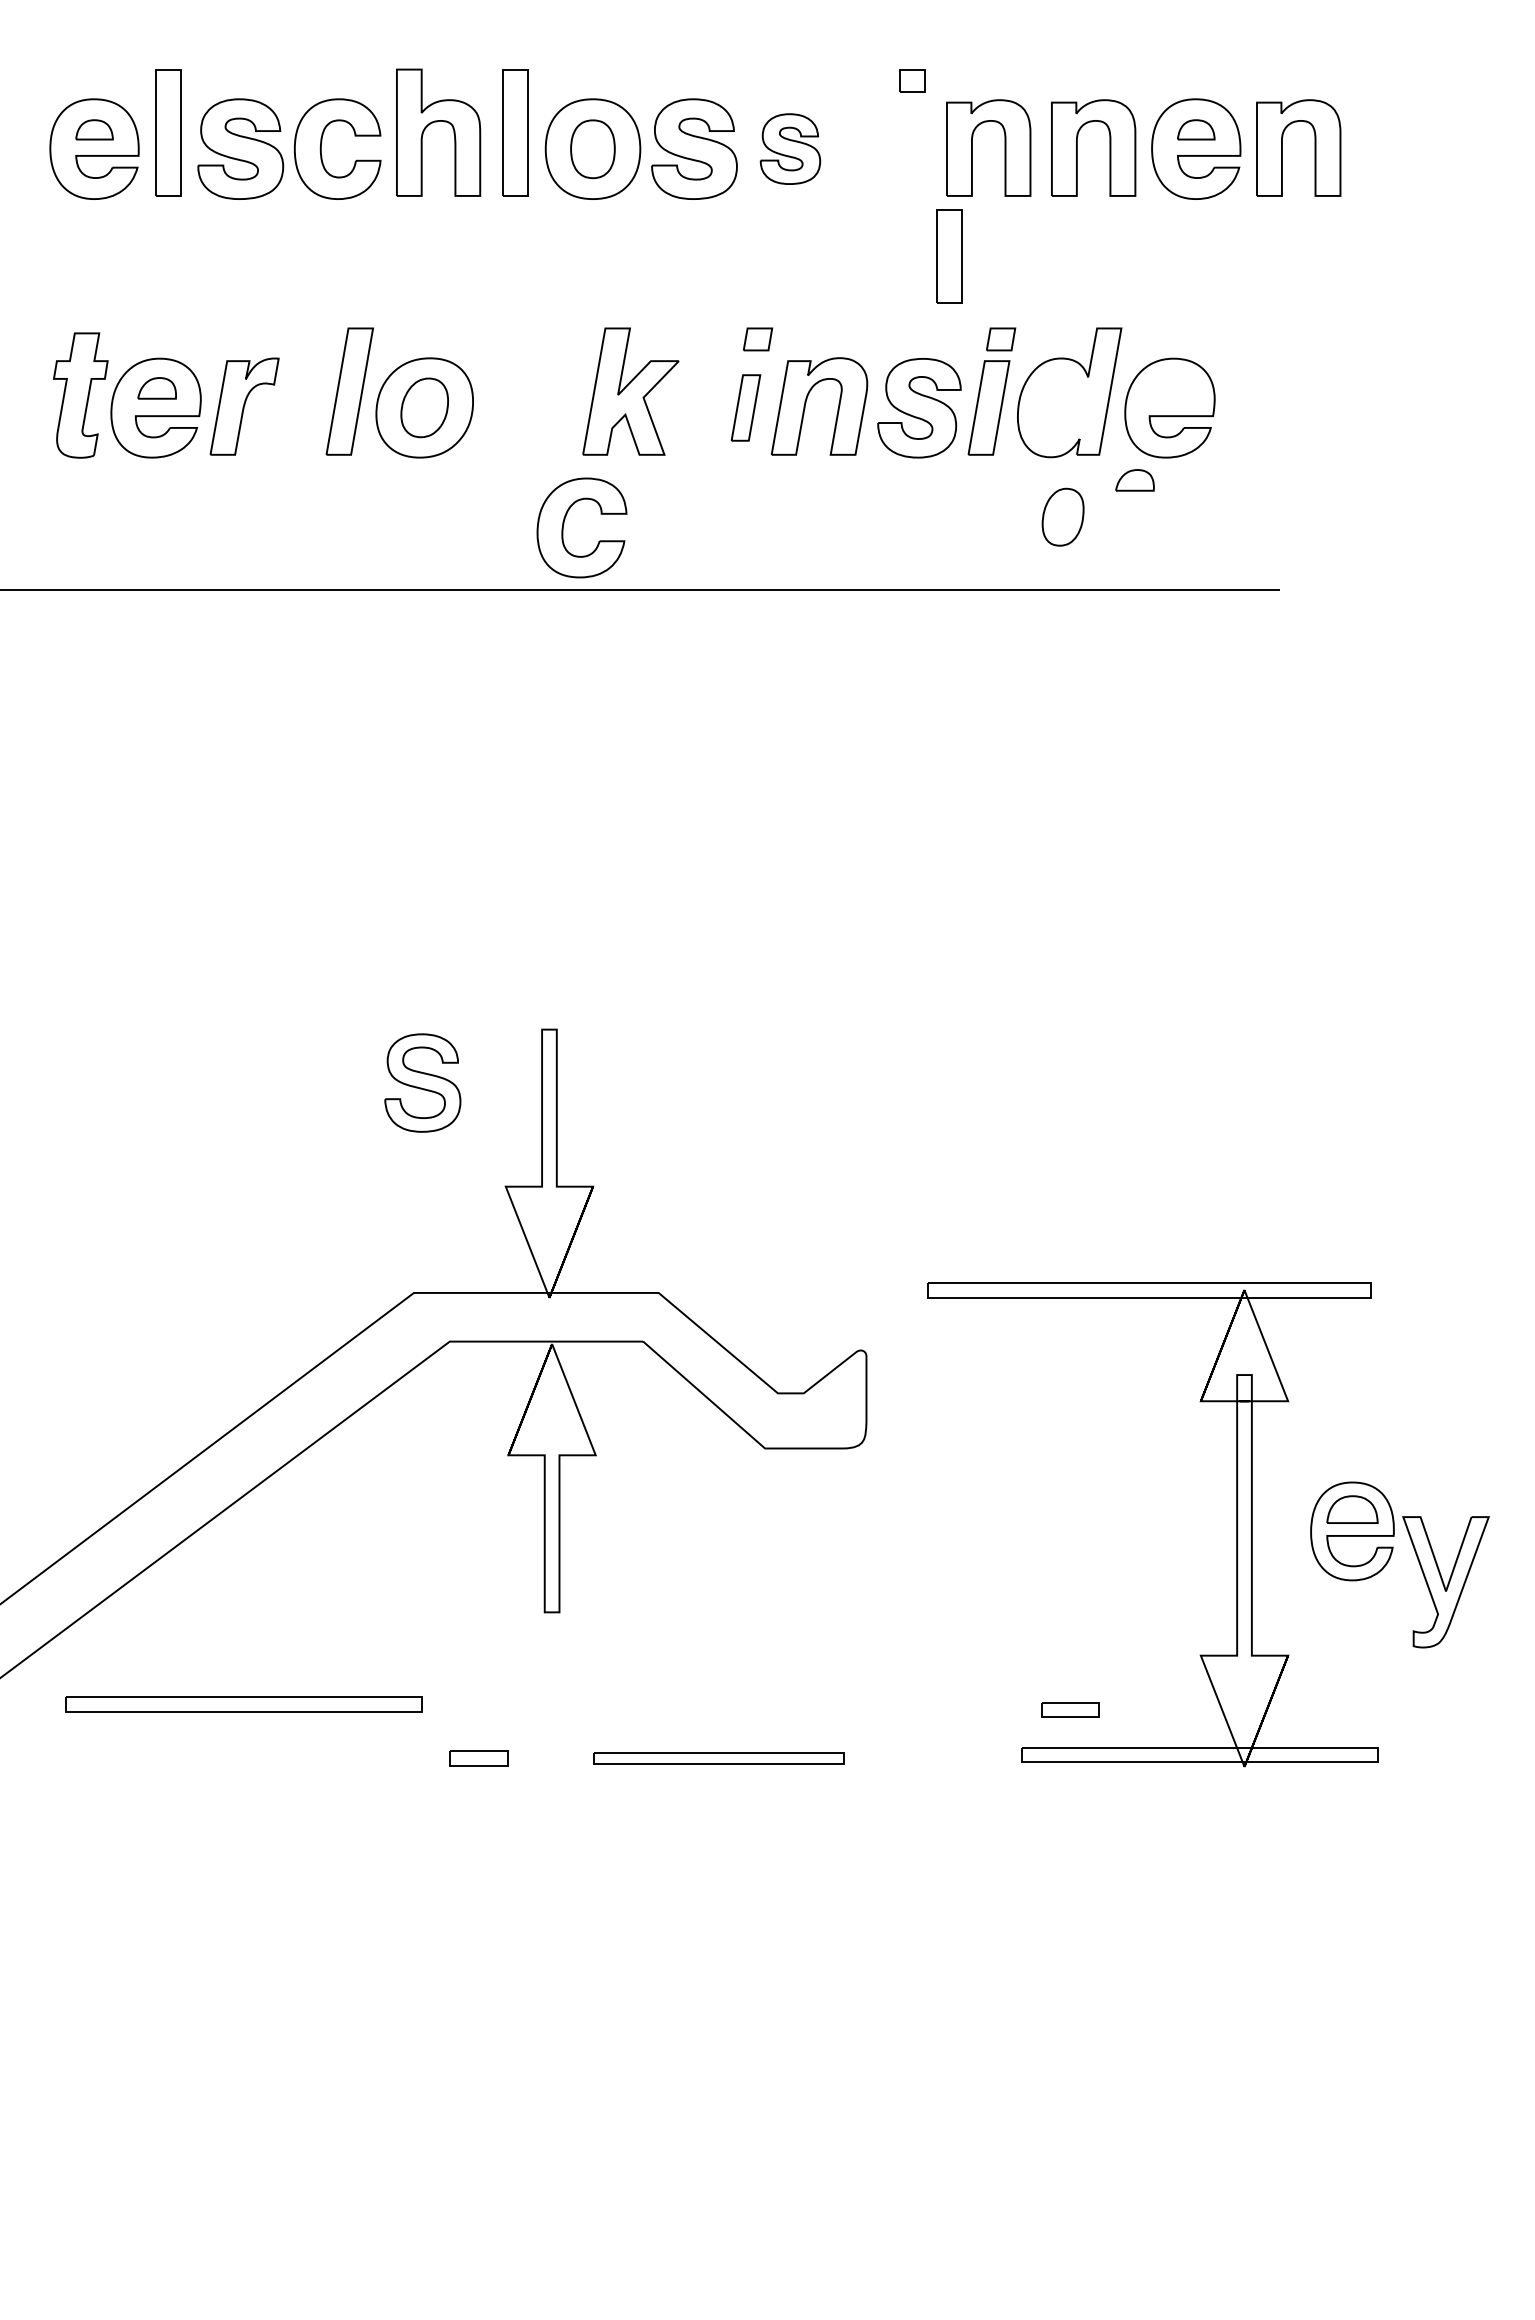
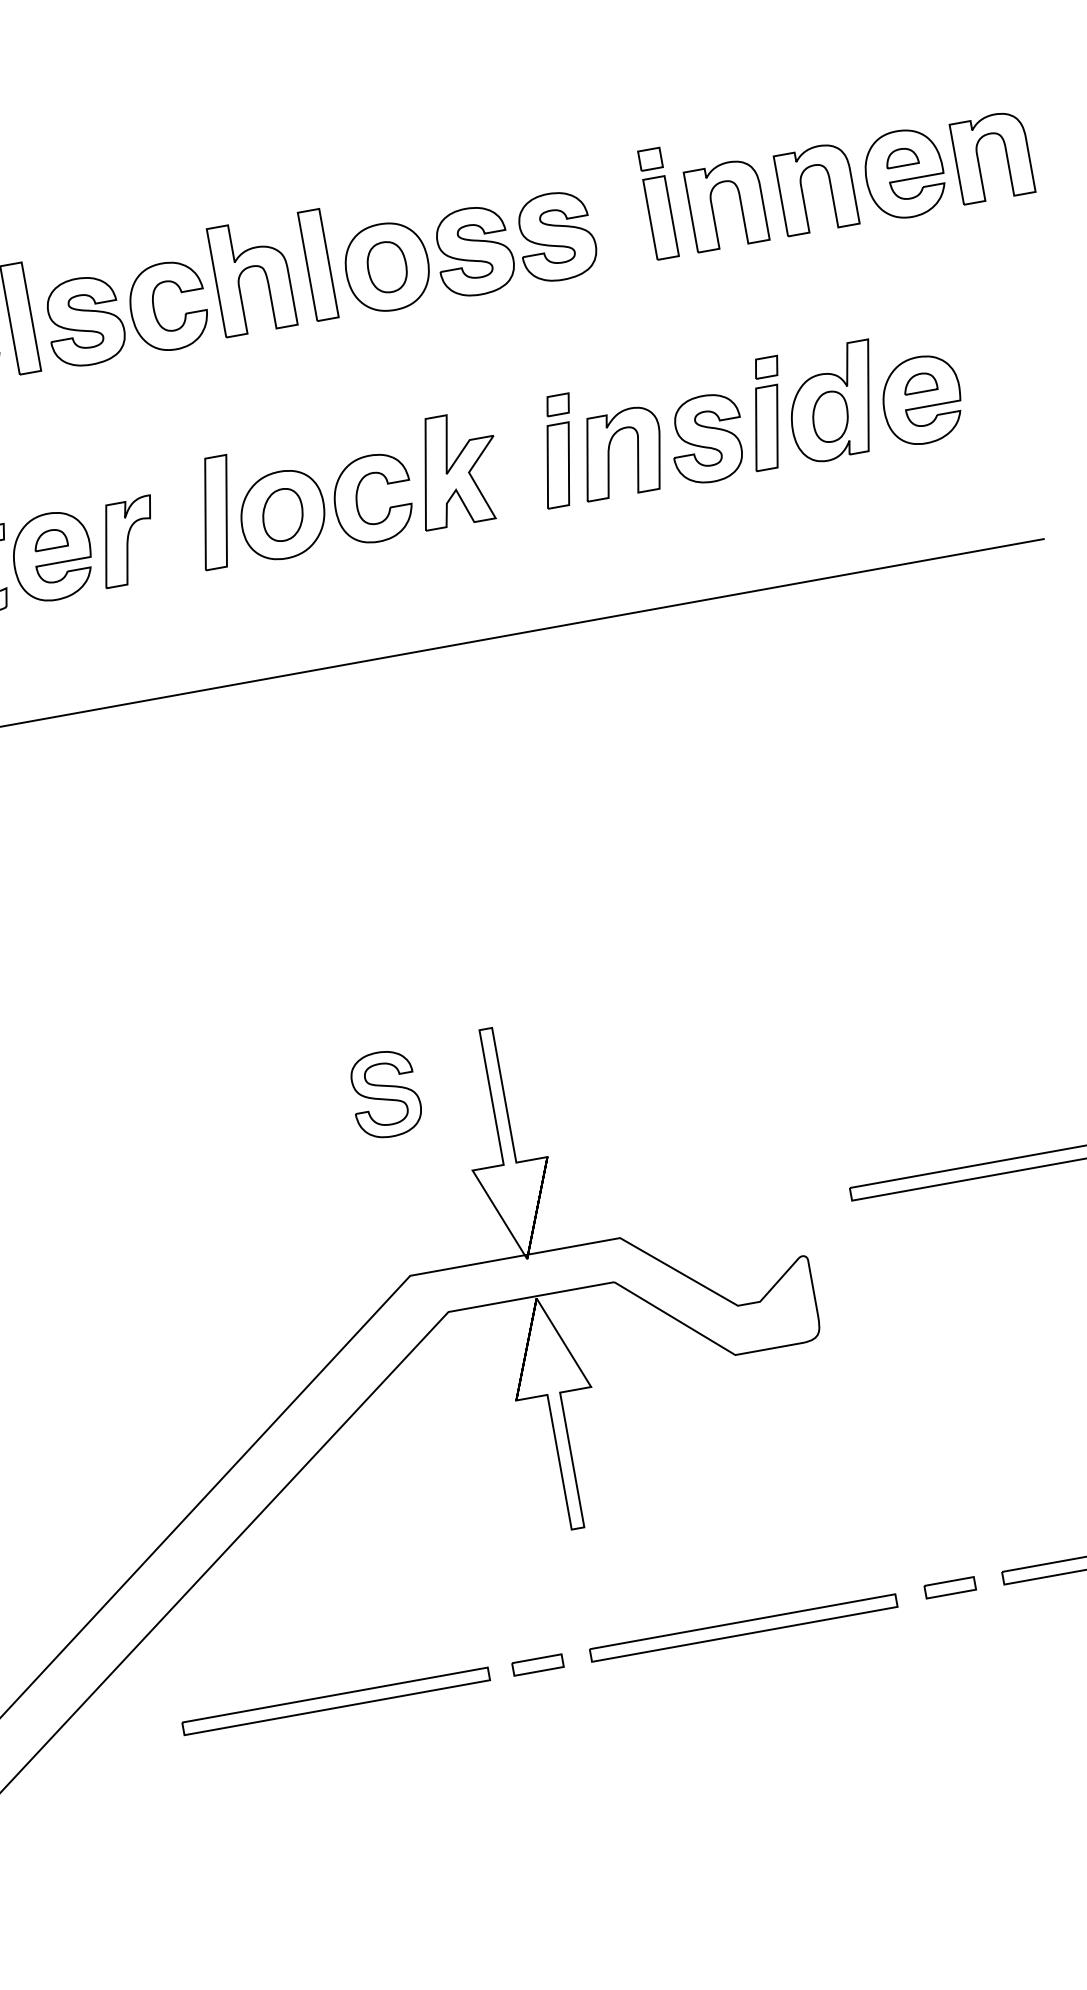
part: (790, 148) -> (556, 236), size x1.43
part: (949, 256) -> (661, 218), moved
part: (745, 407) -> (557, 465), size x1.43
part: (1134, 480) -> (919, 383), moved
part: (1062, 516) -> (829, 416), moved
part: (564, 524) -> (357, 498), moved
part: (243, 1704) -> (335, 1701), moved
part: (1070, 1709) -> (950, 1587), moved
part: (718, 1758) -> (743, 1628), size x1.43

